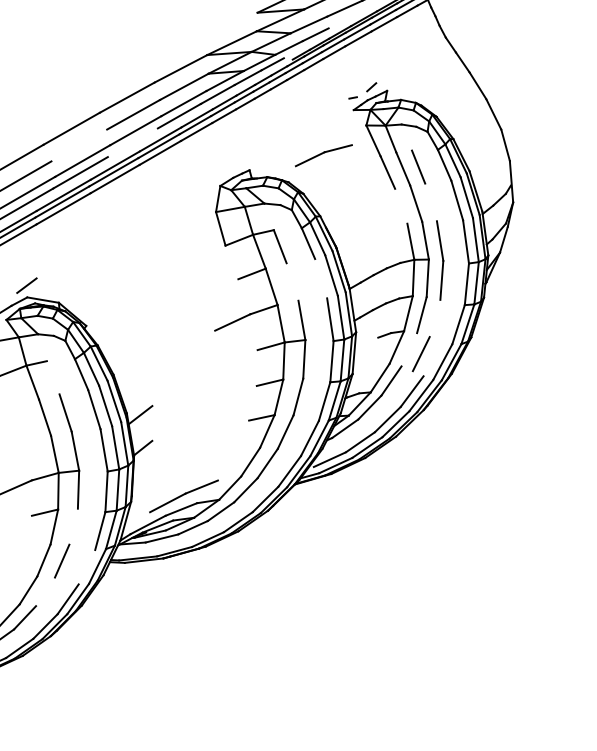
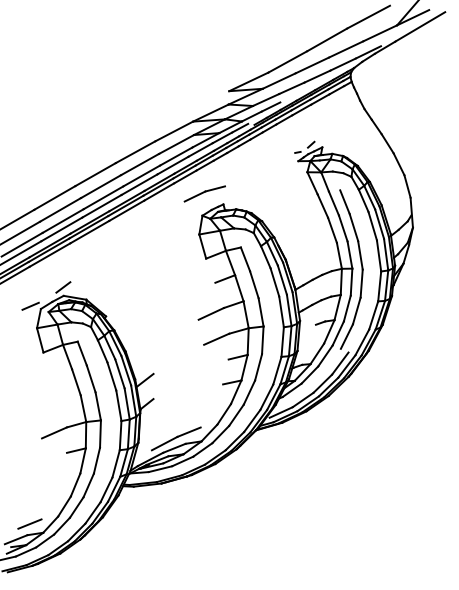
line: (132, 142) -> (139, 184), added
line: (79, 145) -> (101, 186), added
part: (323, 155) -> (204, 193), moved
line: (430, 202) -> (353, 227), added
line: (401, 205) -> (332, 229), added
line: (320, 278) -> (274, 282), added
line: (292, 281) -> (254, 284), added
line: (434, 317) -> (356, 310), added
line: (408, 349) -> (337, 333), added
line: (239, 356) -> (216, 338), added
line: (52, 377) -> (81, 353), added
line: (72, 526) -> (96, 460), added
line: (86, 566) -> (106, 489), added
line: (45, 591) -> (76, 507), added

